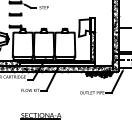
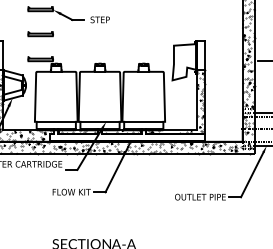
hatch: (98, 75) -> (213, 161), removed

